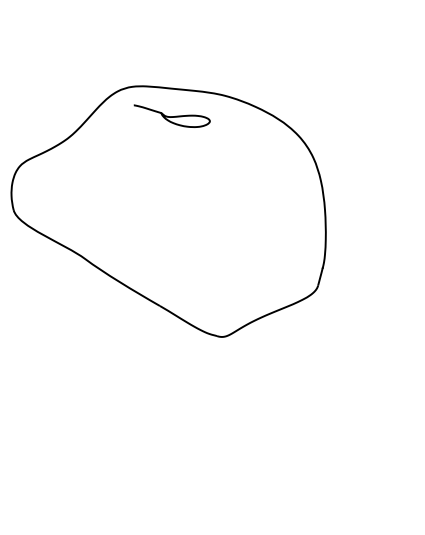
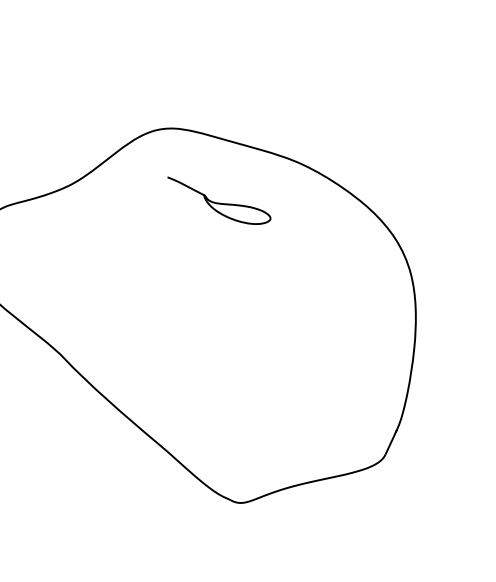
part: (171, 115) -> (217, 201), moved

